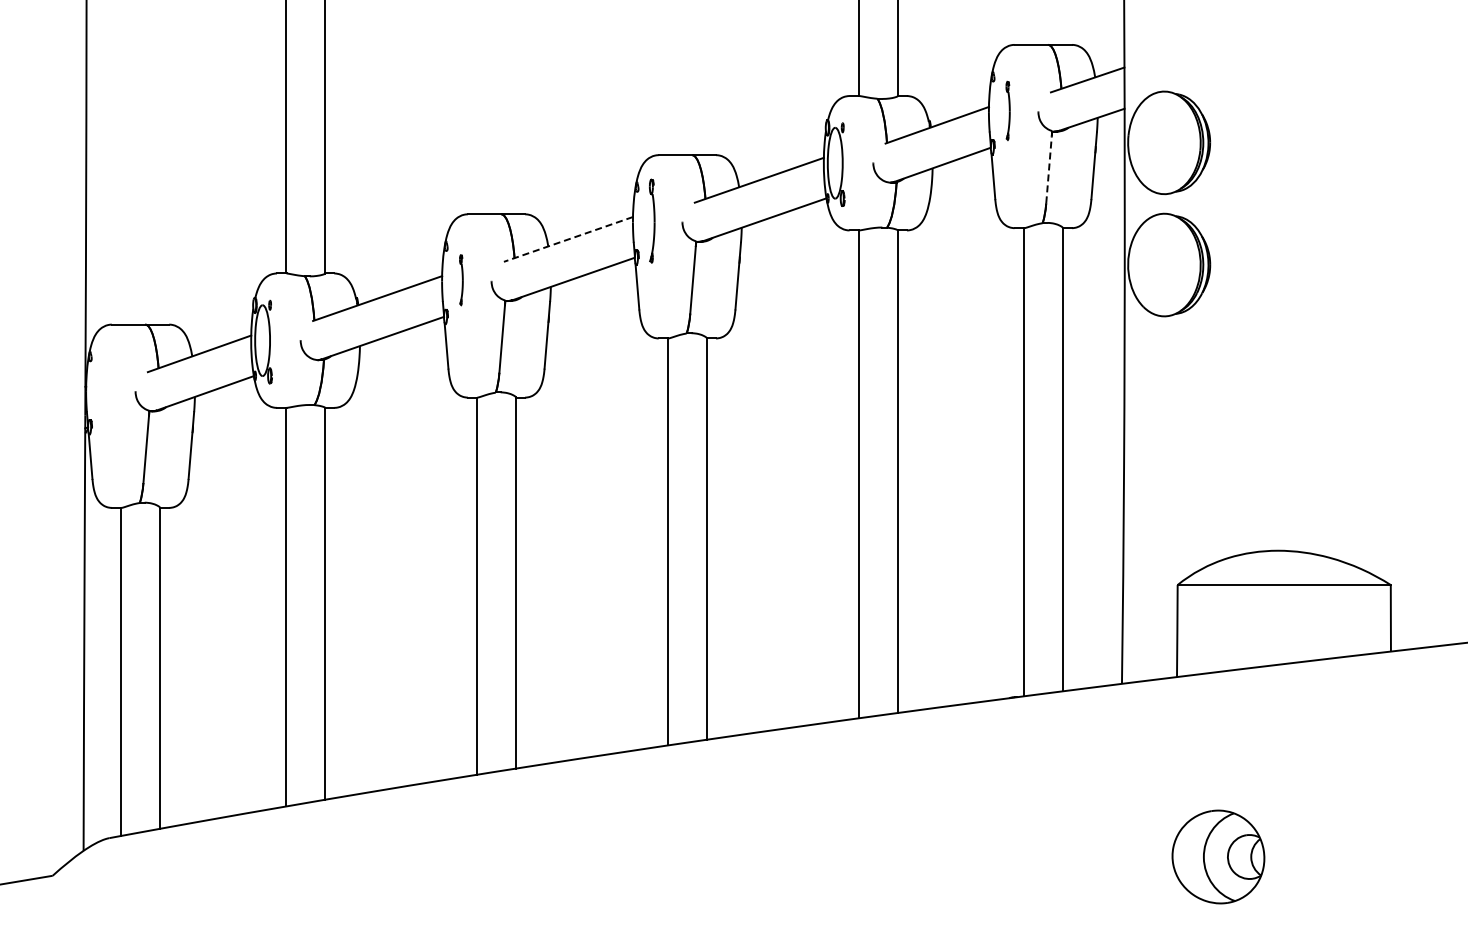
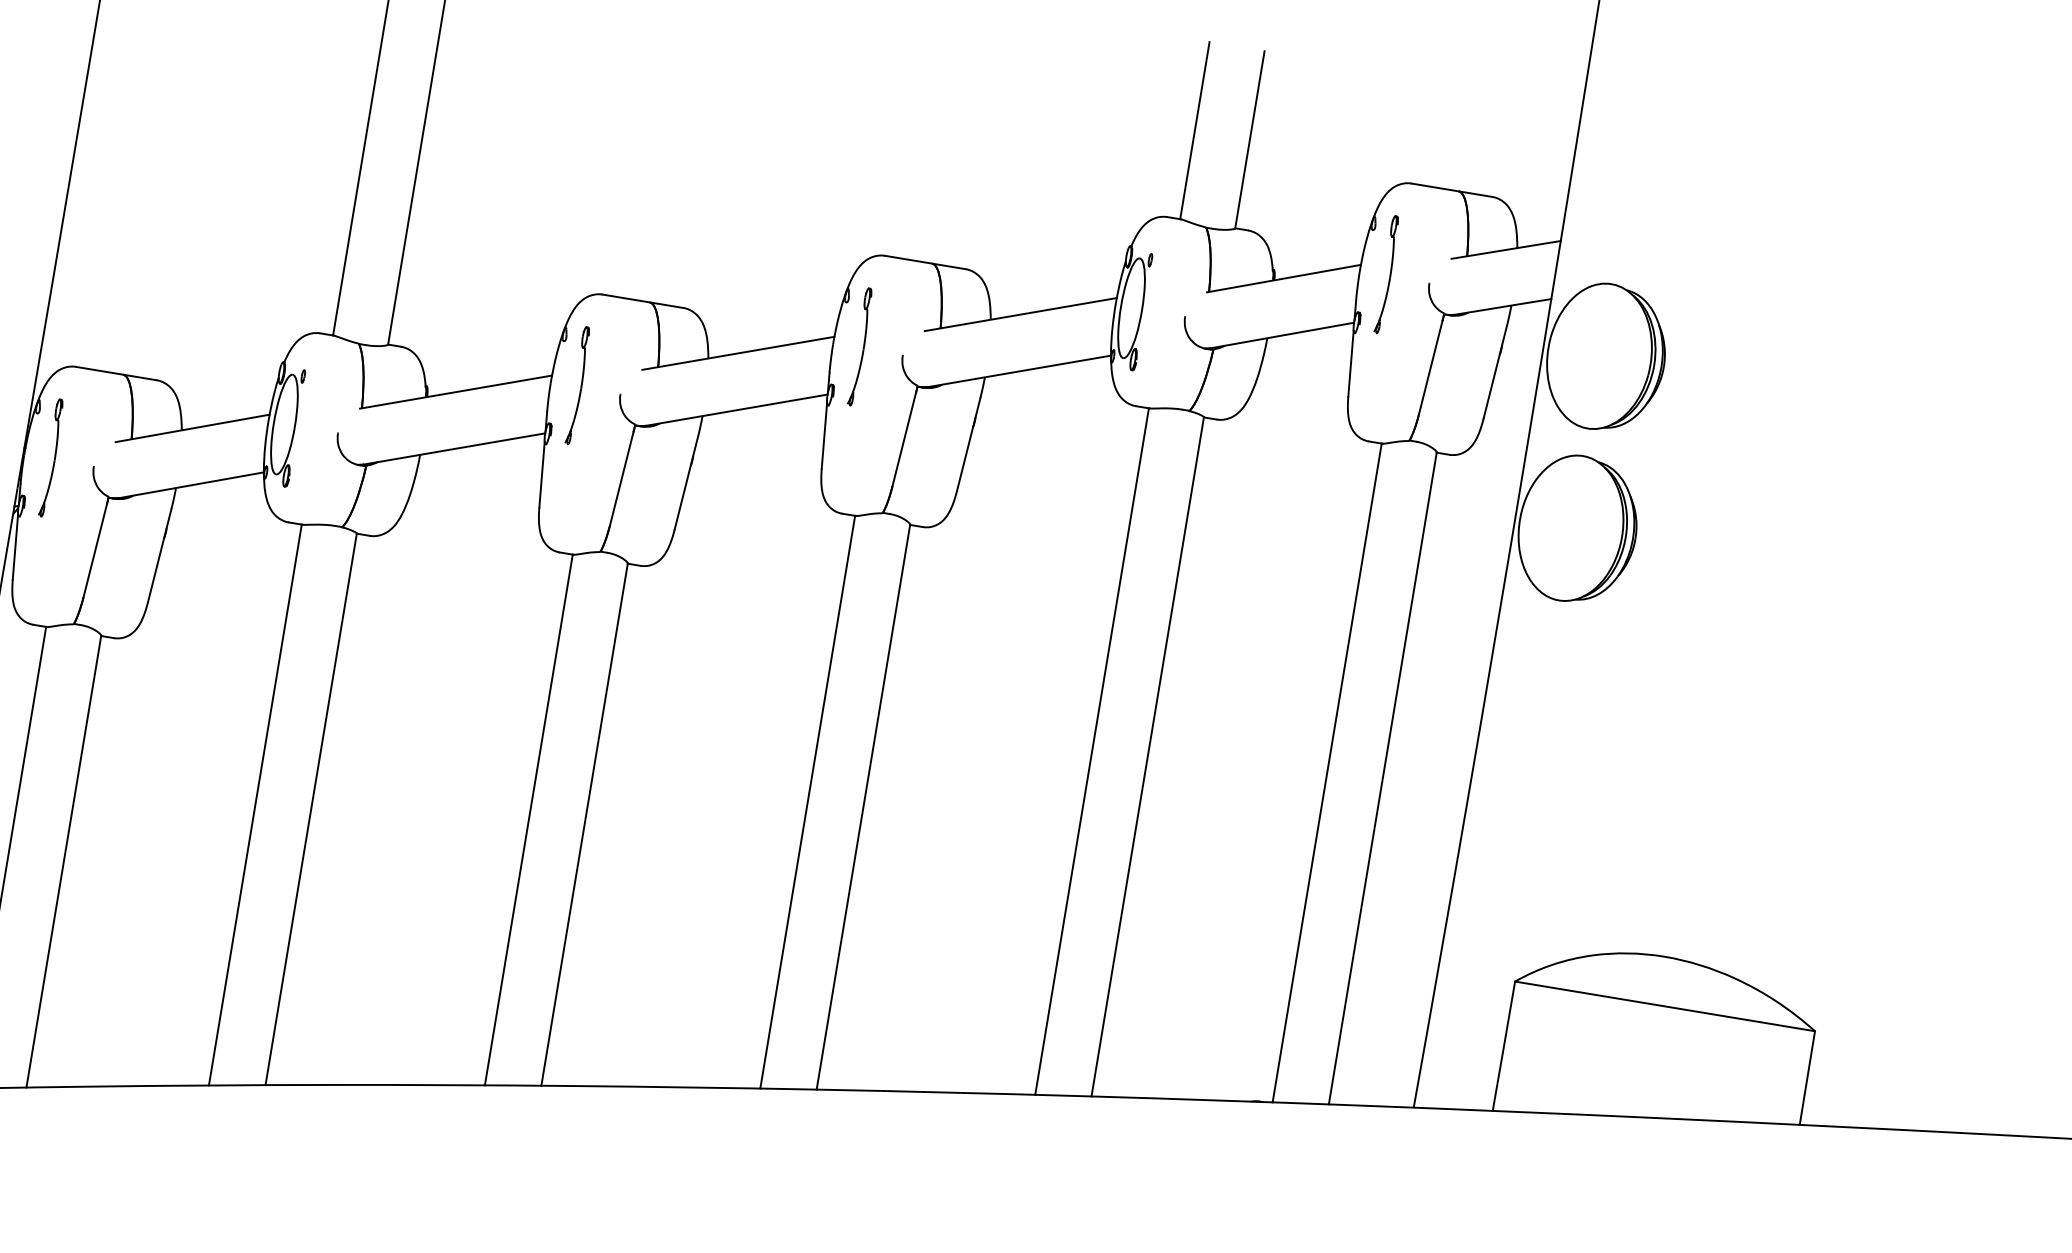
part: (1007, 110) -> (1386, 274), size x1.43
line: (1049, 169) -> (1431, 367), dashed -> solid
line: (568, 239) -> (738, 353), dashed -> solid
part: (461, 279) -> (578, 384), size x1.67
part: (105, 390) -> (51, 458), added

